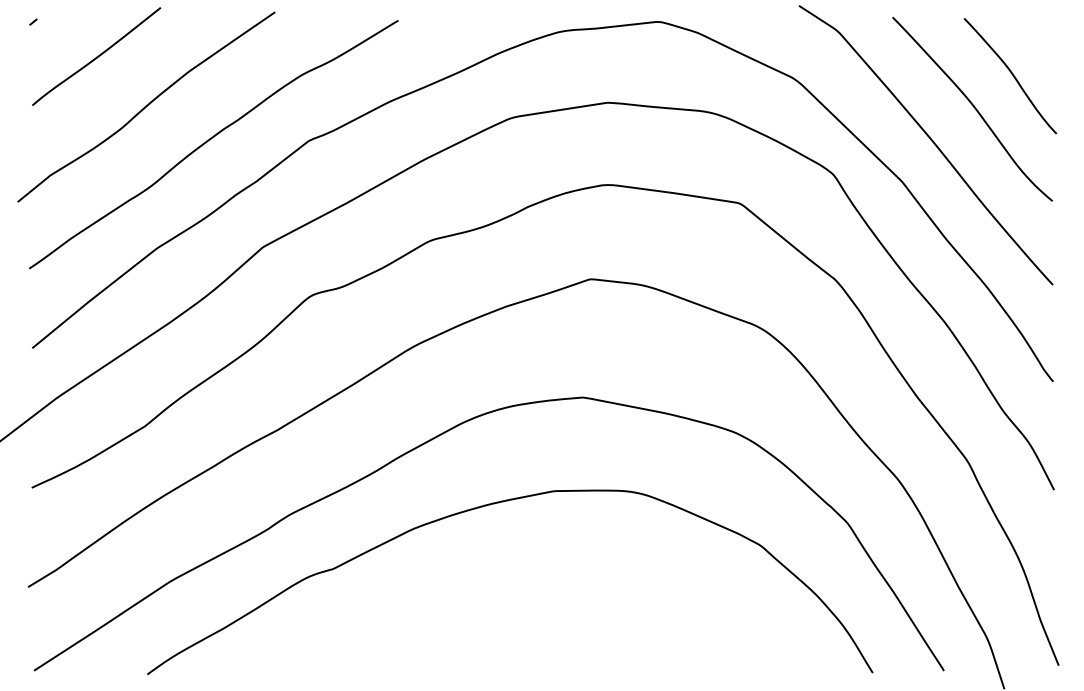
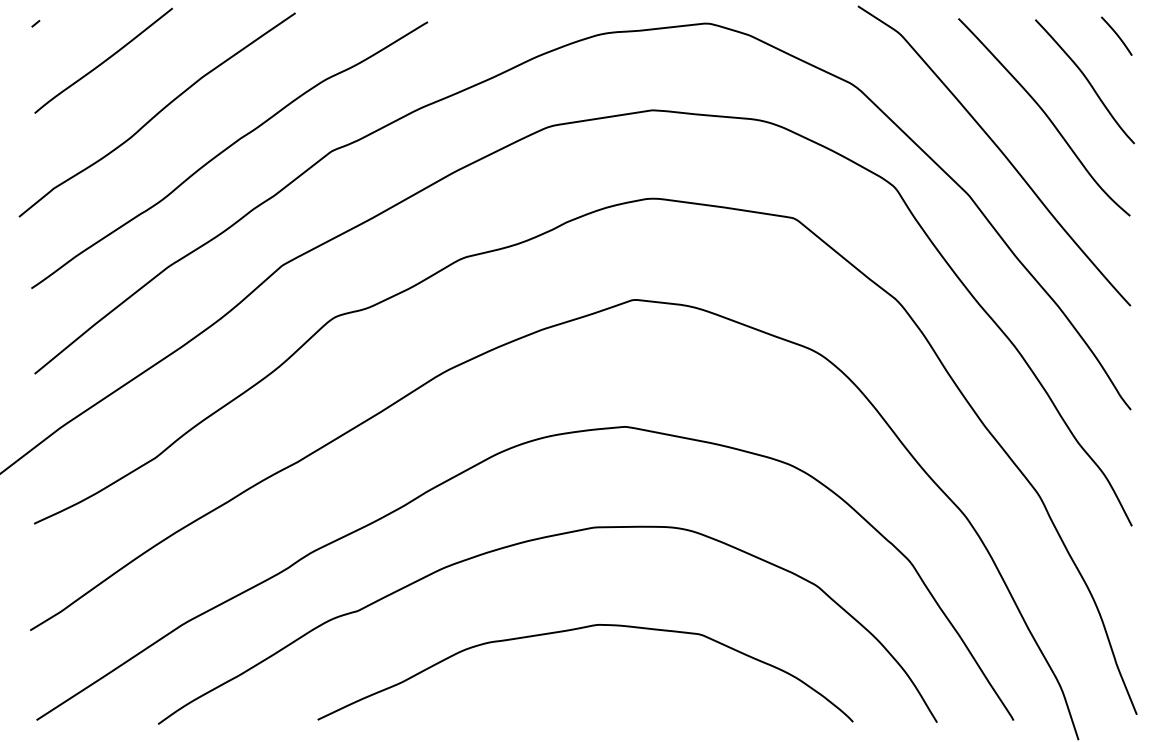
curve: (1039, 32) -> (1116, 34), added
curve: (538, 586) -> (578, 629), added

